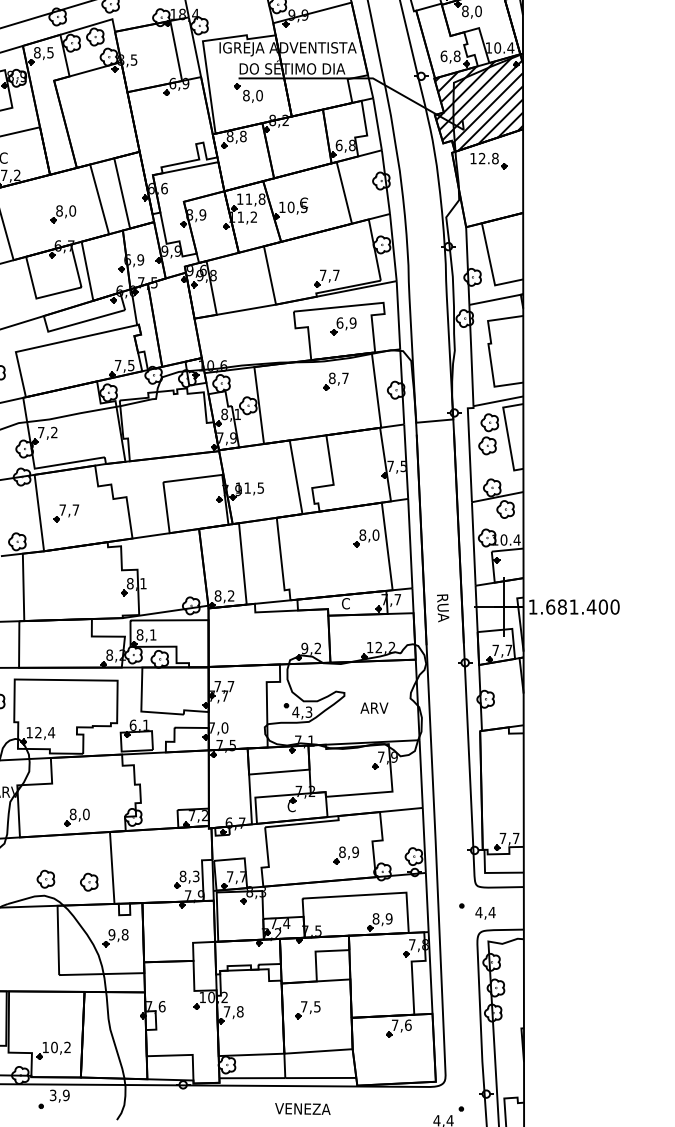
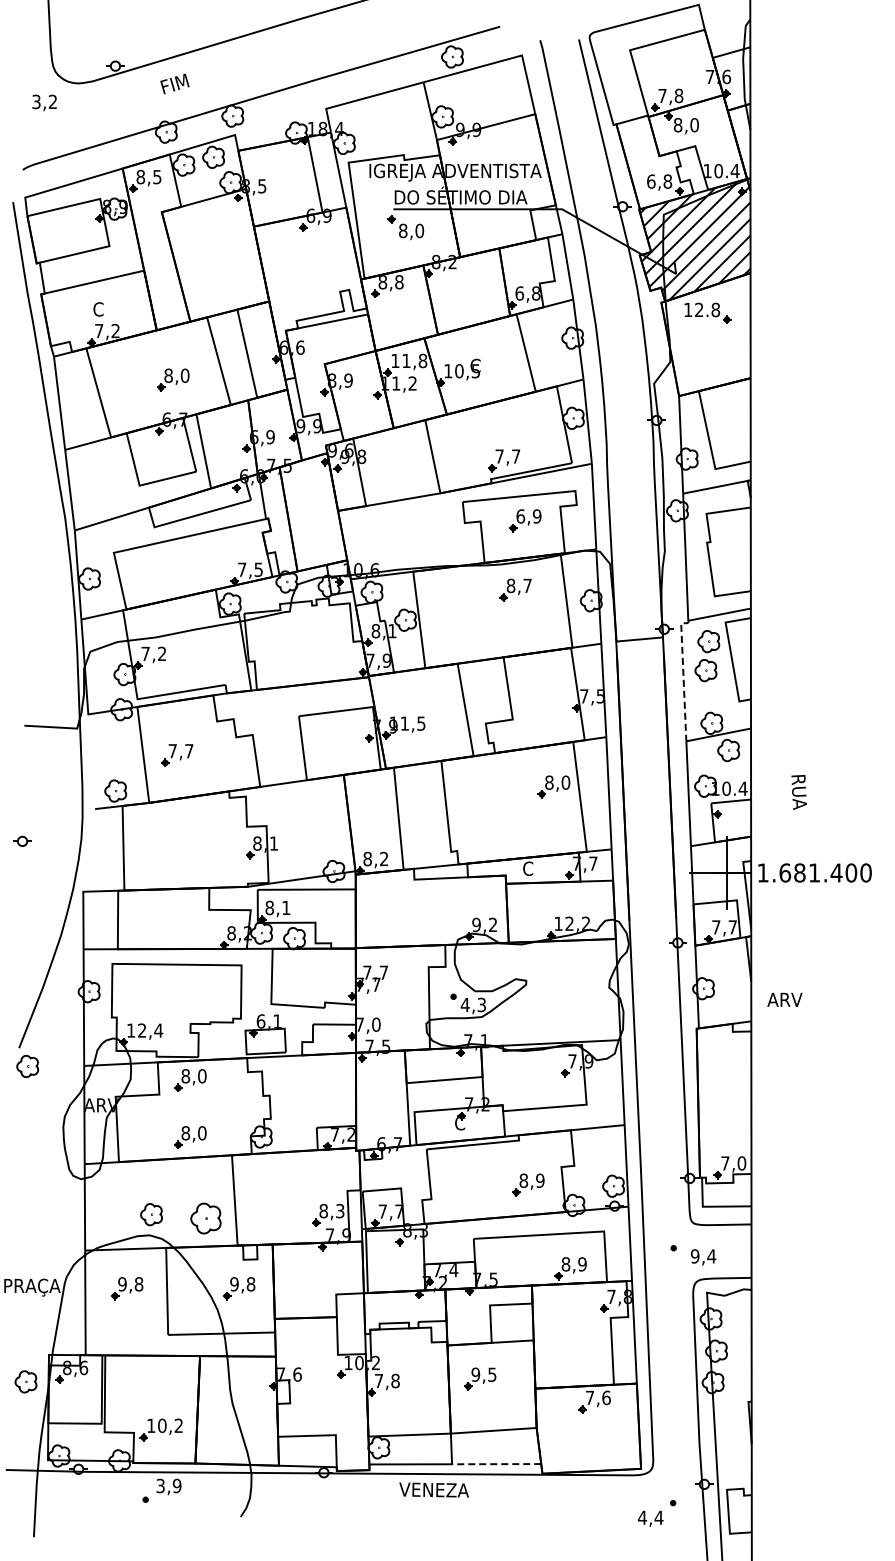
line: (469, 449) -> (683, 675), solid -> dashed
text: (442, 608) -> (798, 792), moved
text: (374, 707) -> (784, 999), moved
part: (76, 772) -> (190, 1080), added
text: (515, 838) -> (741, 1163), 7,7 -> 7,0
part: (88, 881) -> (205, 1217), size x1.4
text: (478, 912) -> (694, 1256), 4,4 -> 9,4
part: (26, 938) -> (127, 1288), added
text: (303, 1006) -> (475, 1374), 7,5 -> 9,5
line: (320, 1078) -> (496, 1464), solid -> dashed
text: (302, 1108) -> (433, 1489), moved

